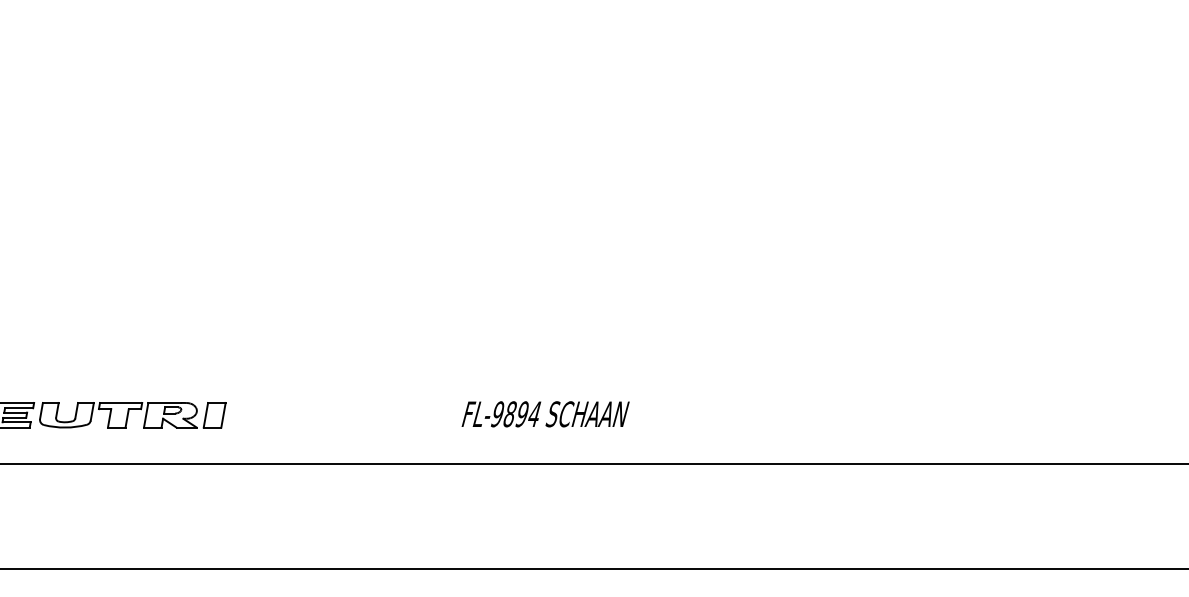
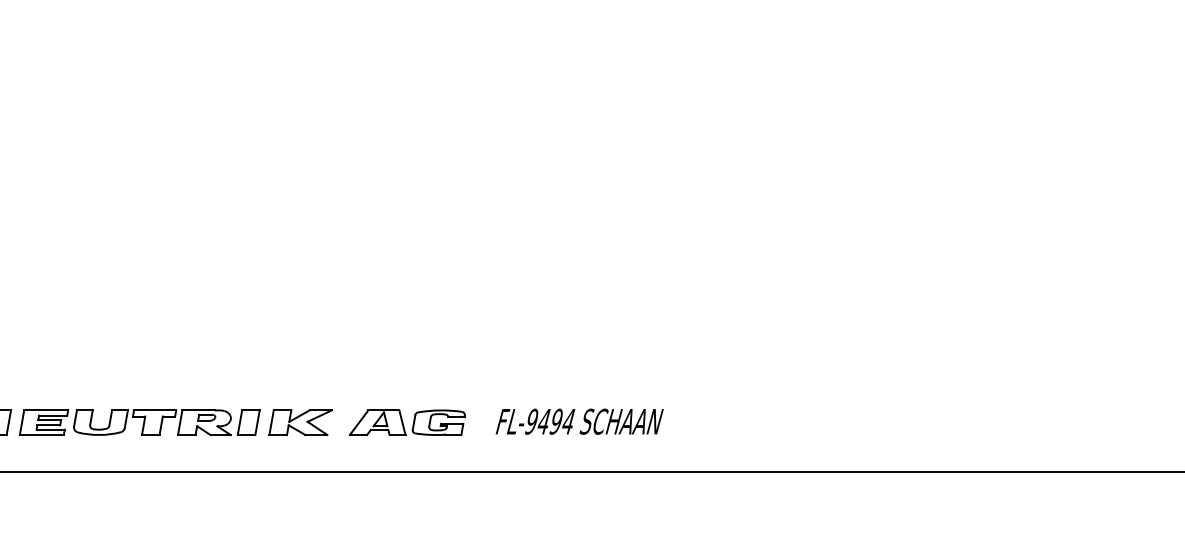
part: (372, 414) -> (406, 421), added
text: (509, 414) -> (543, 421), FL-9894 -> FL-9494
part: (266, 415) -> (300, 422), added

